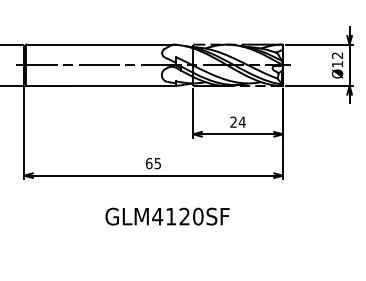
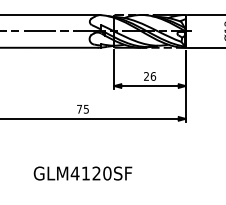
text: (241, 121) -> (152, 75), 24 -> 26
text: (148, 163) -> (79, 109), 65 -> 75
text: (167, 216) -> (82, 173), moved

